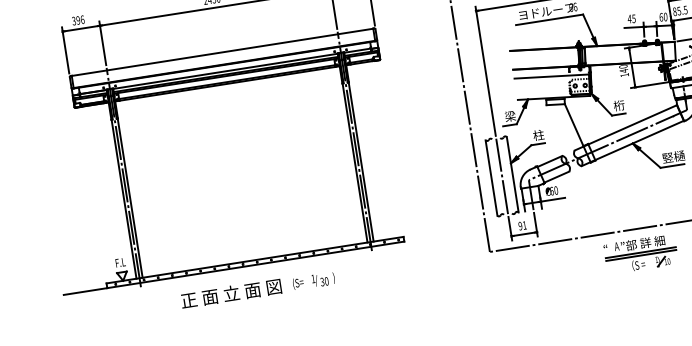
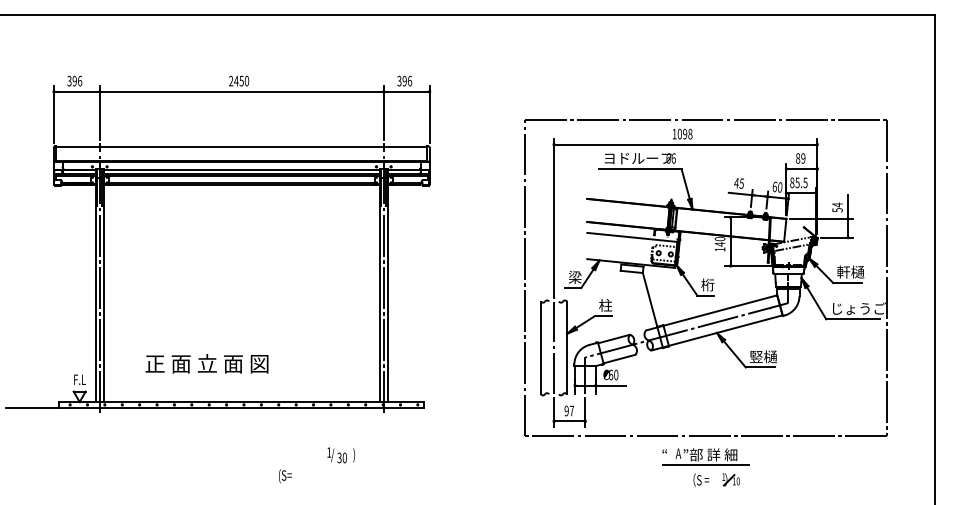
text: (524, 225) -> (571, 410), 91 -> 97
line: (641, 255) -> (706, 468), removed
text: (323, 279) -> (341, 455), moved
text: (298, 283) -> (285, 476), moved
text: (230, 293) -> (206, 363), moved

